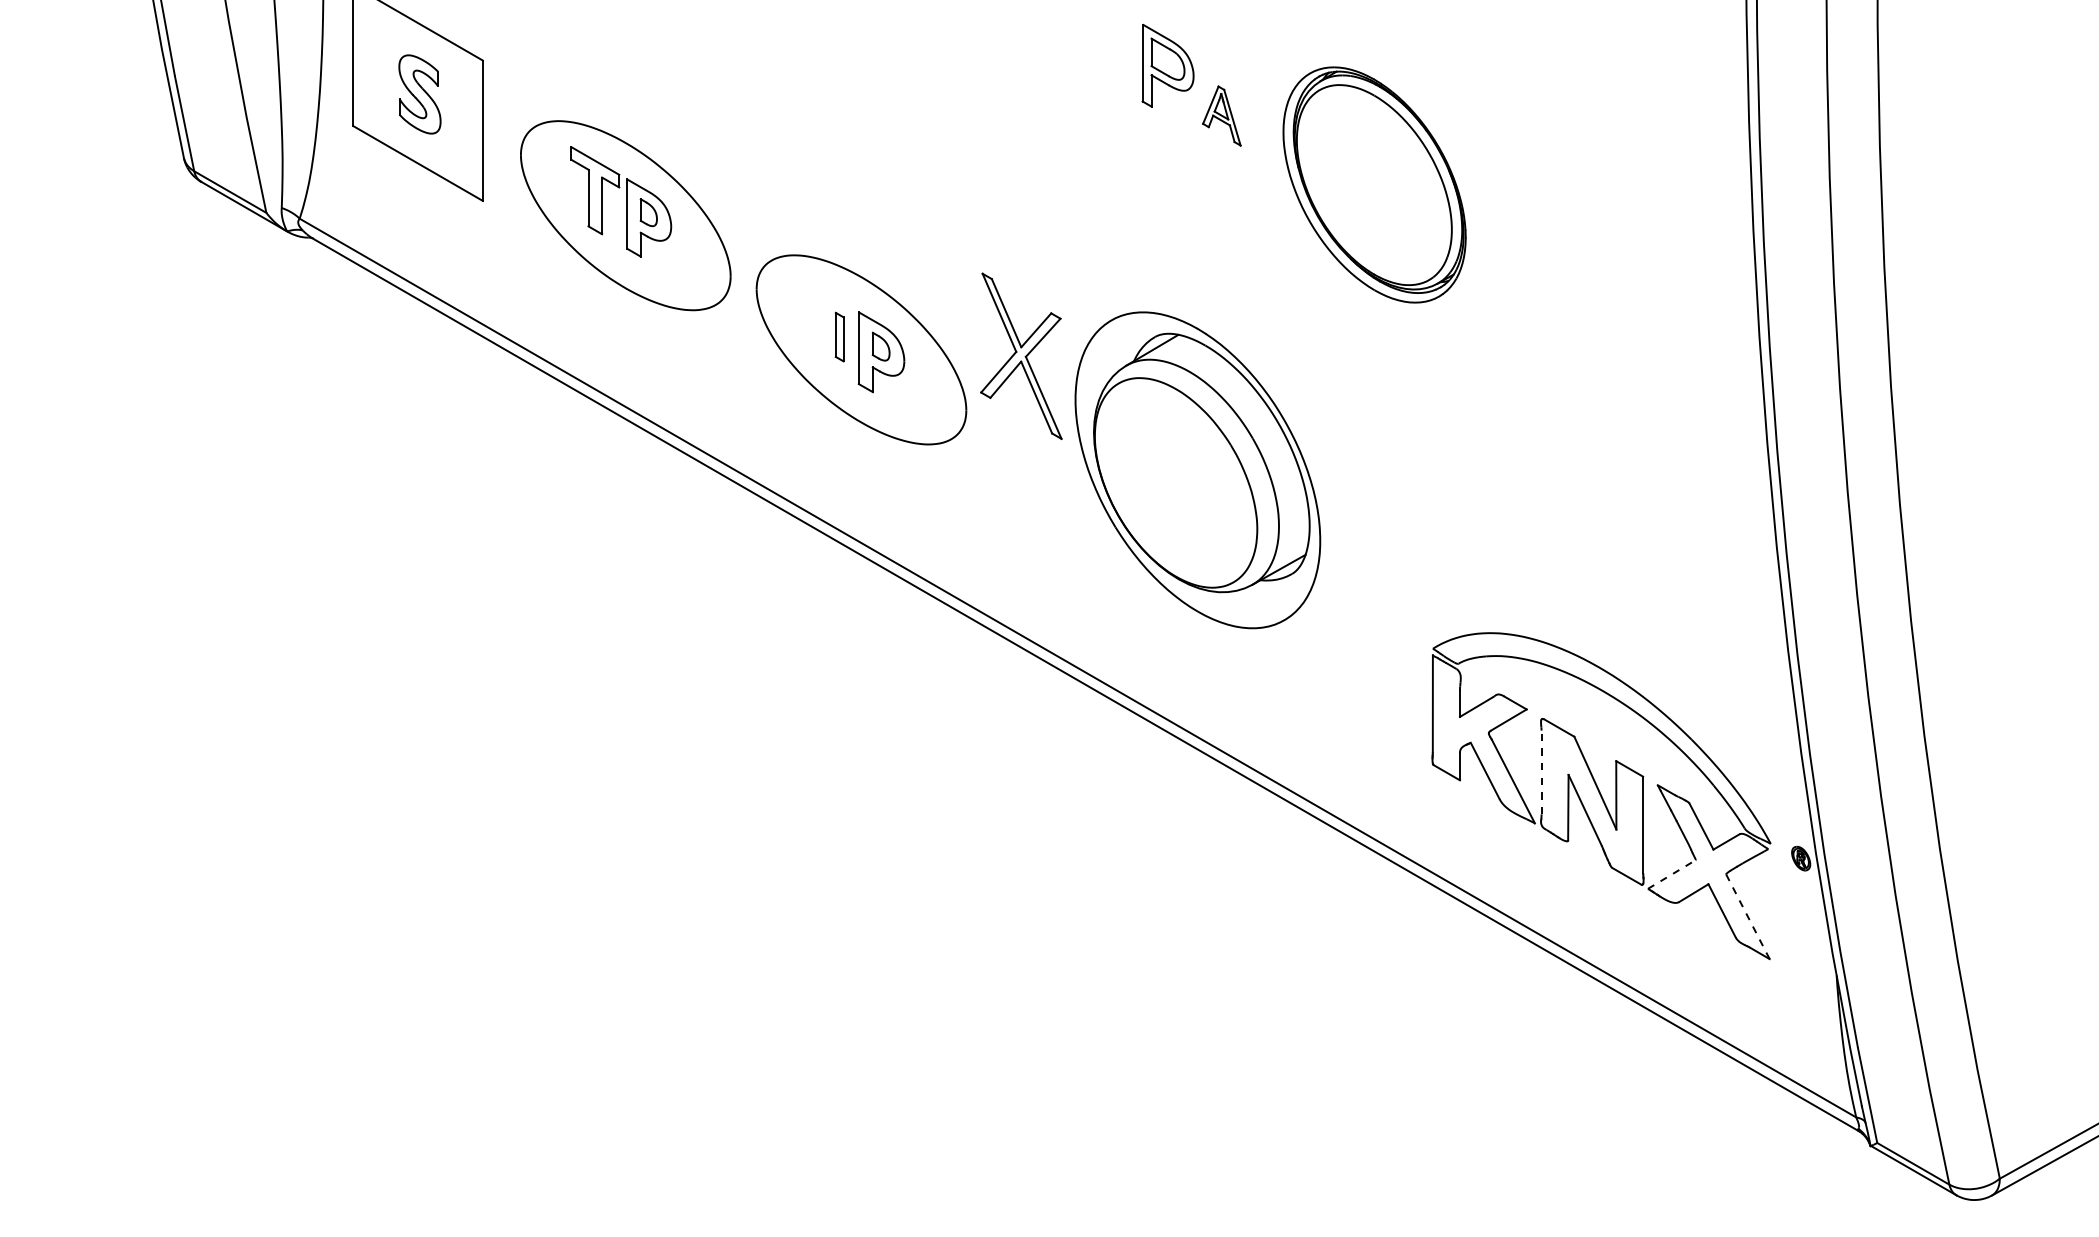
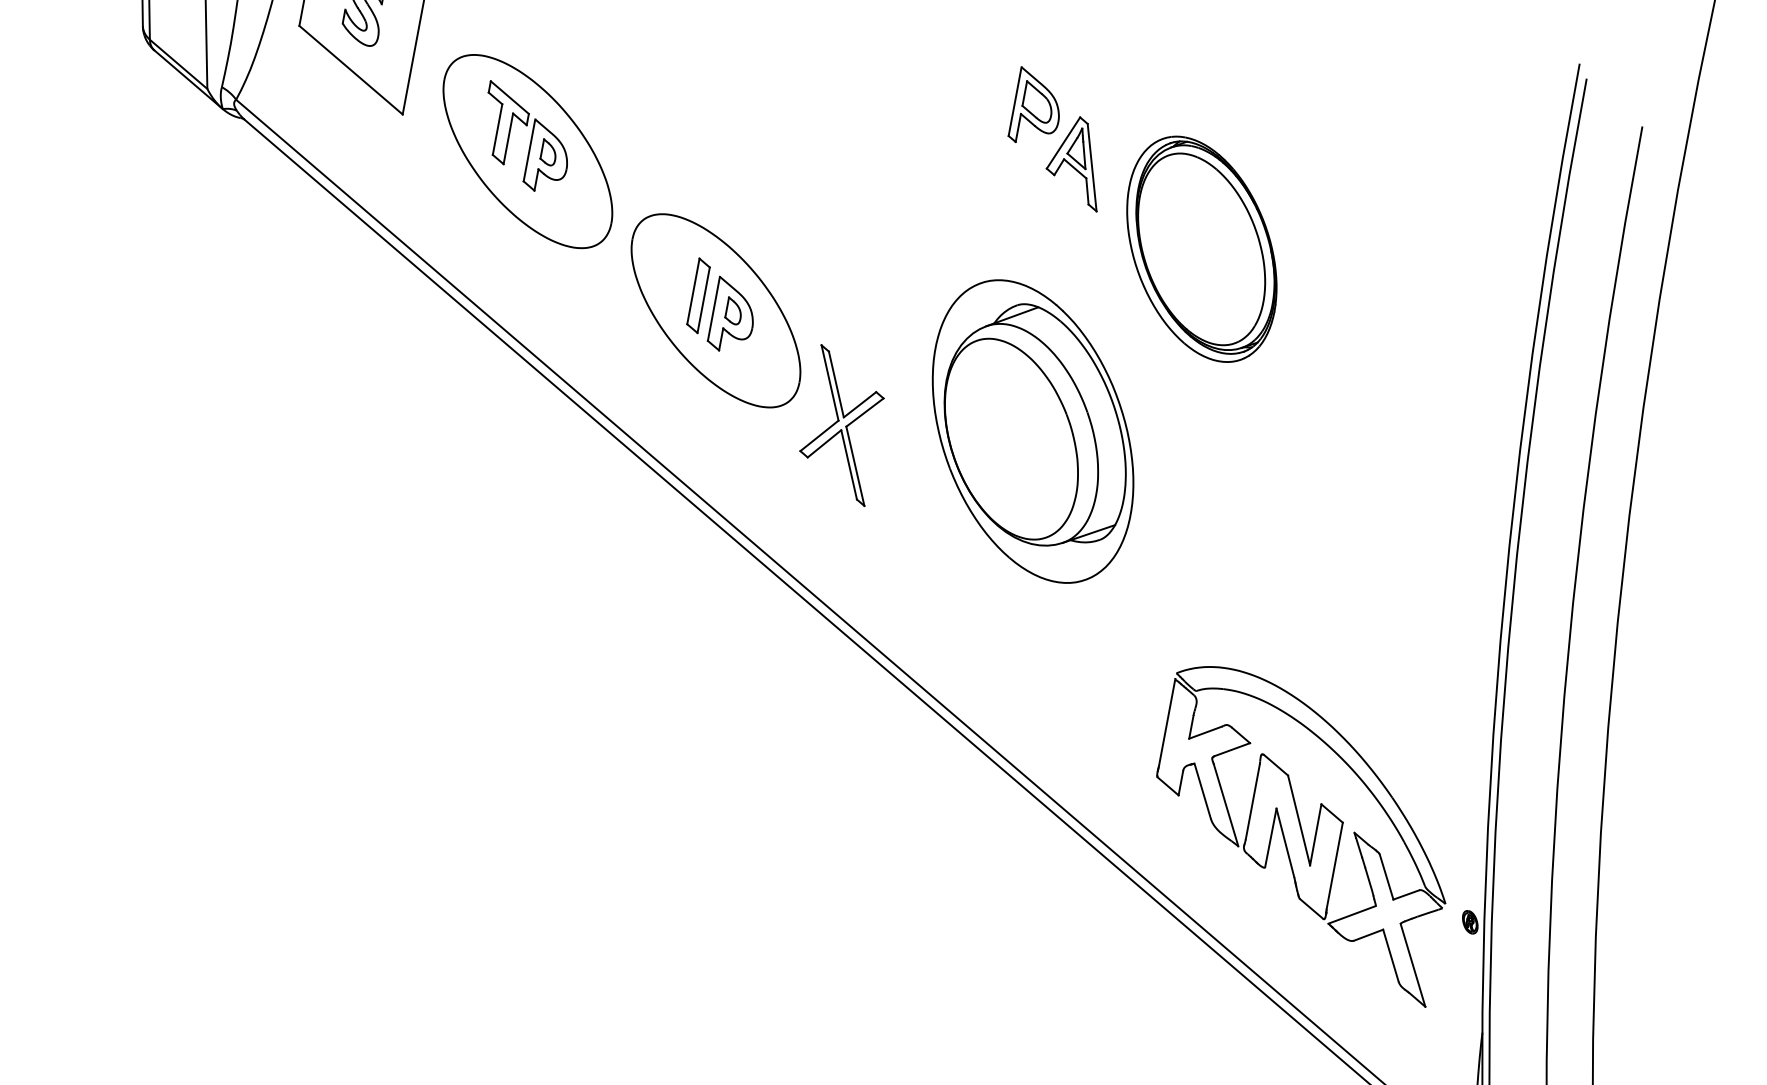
part: (1221, 115) -> (1076, 161), size x1.67
part: (839, 336) -> (698, 295), size x1.67
part: (1021, 355) -> (842, 424), moved
part: (1197, 470) -> (1032, 431), moved
line: (1541, 772) -> (1252, 801), dashed -> solid
line: (1671, 874) -> (1351, 914), dashed -> solid
line: (1747, 916) -> (1412, 965), dashed -> solid

